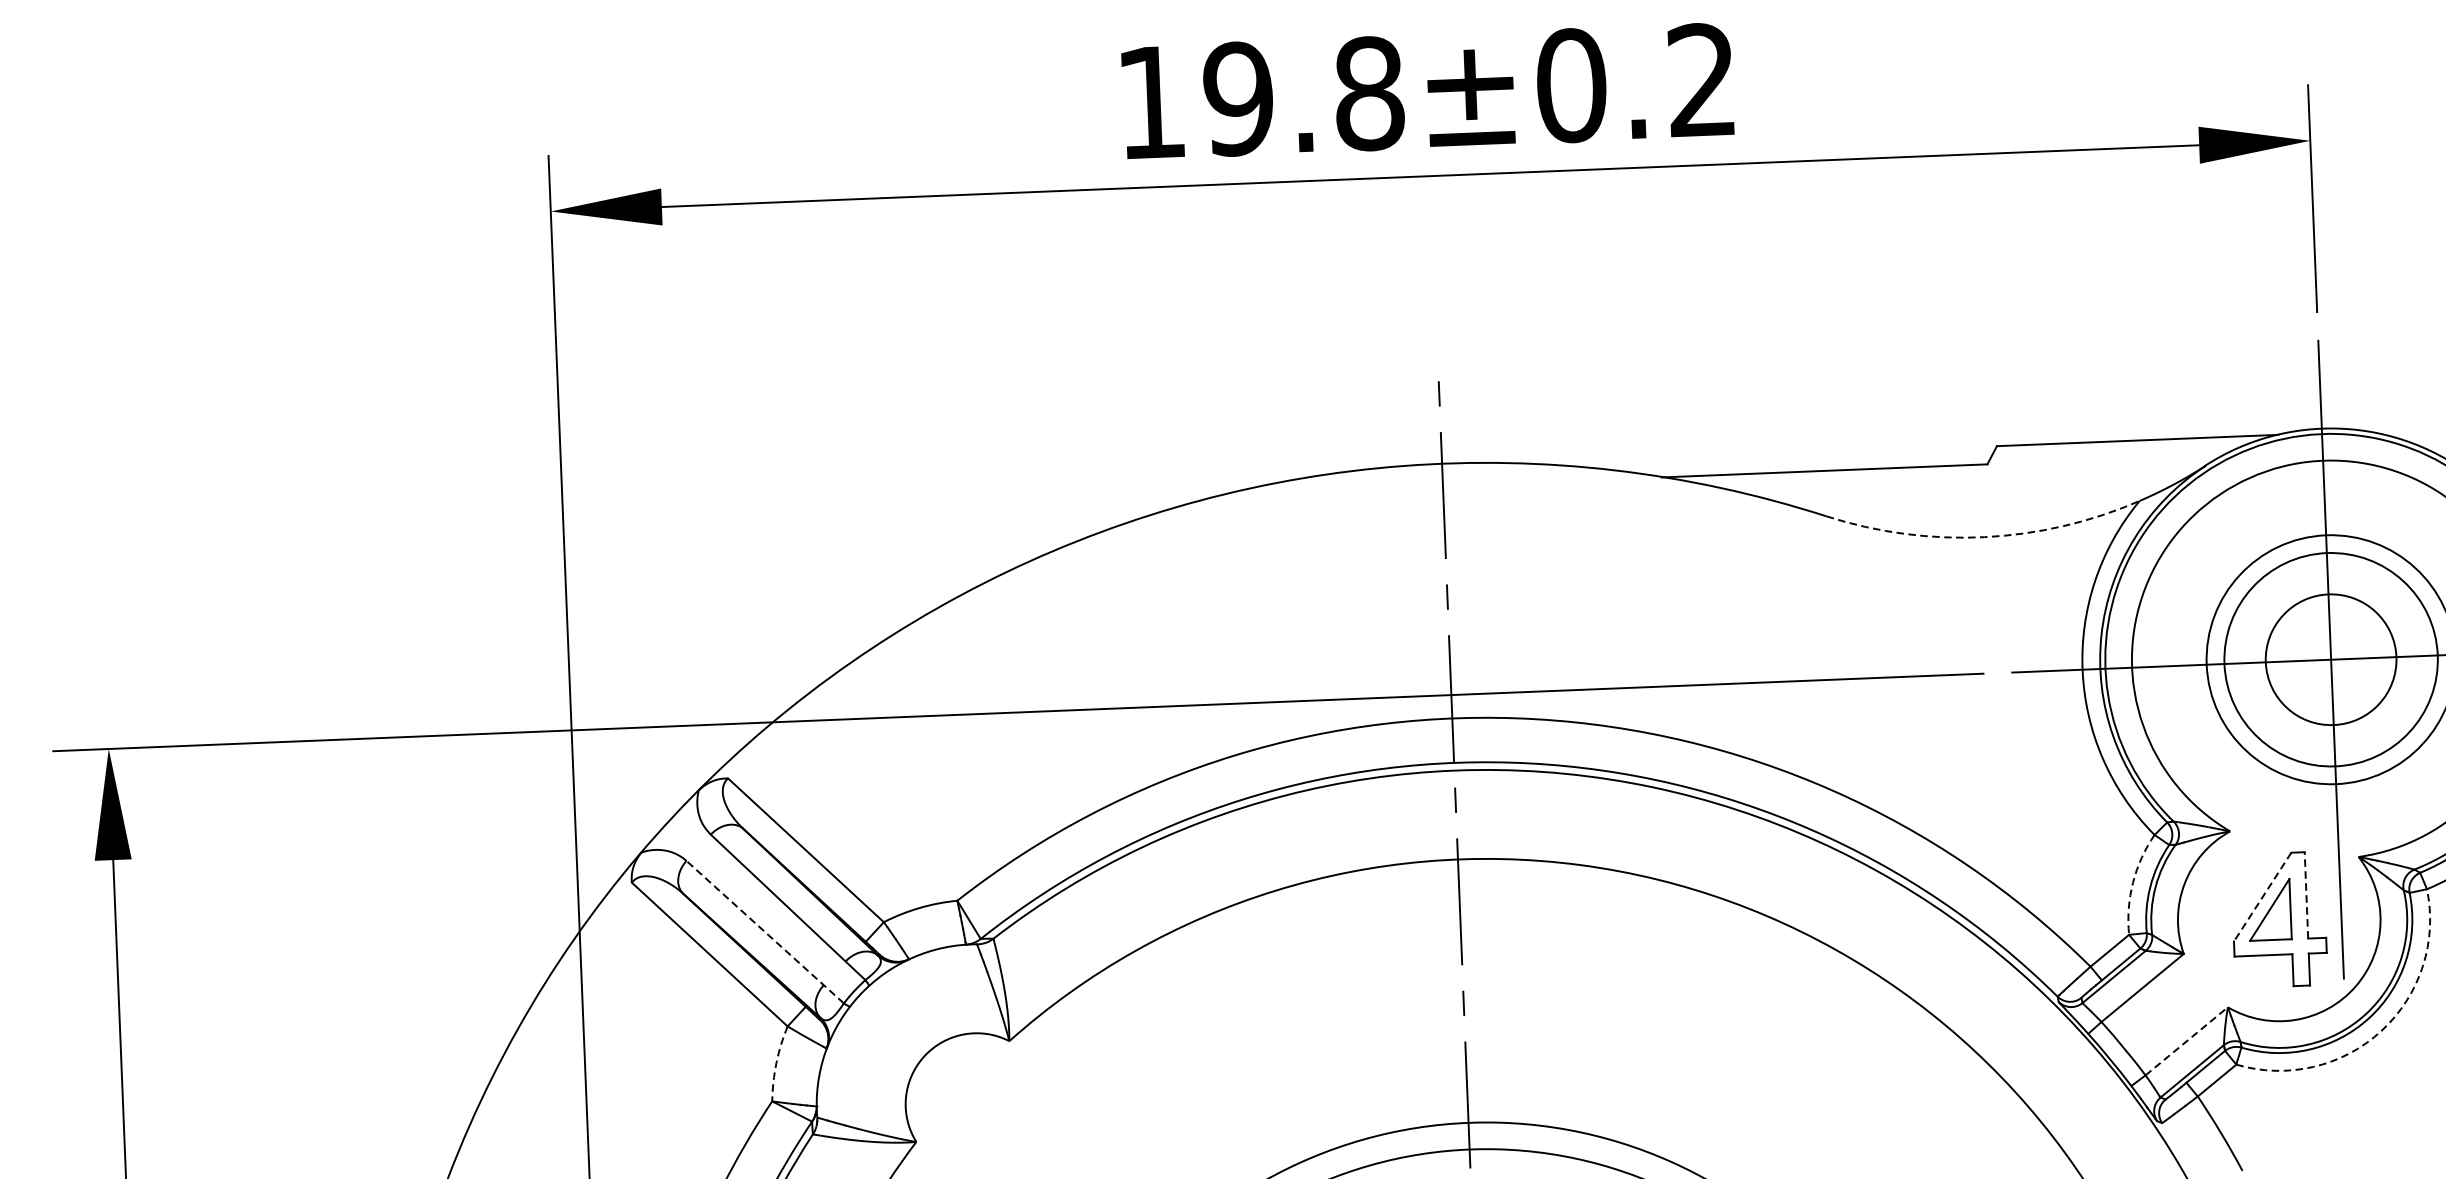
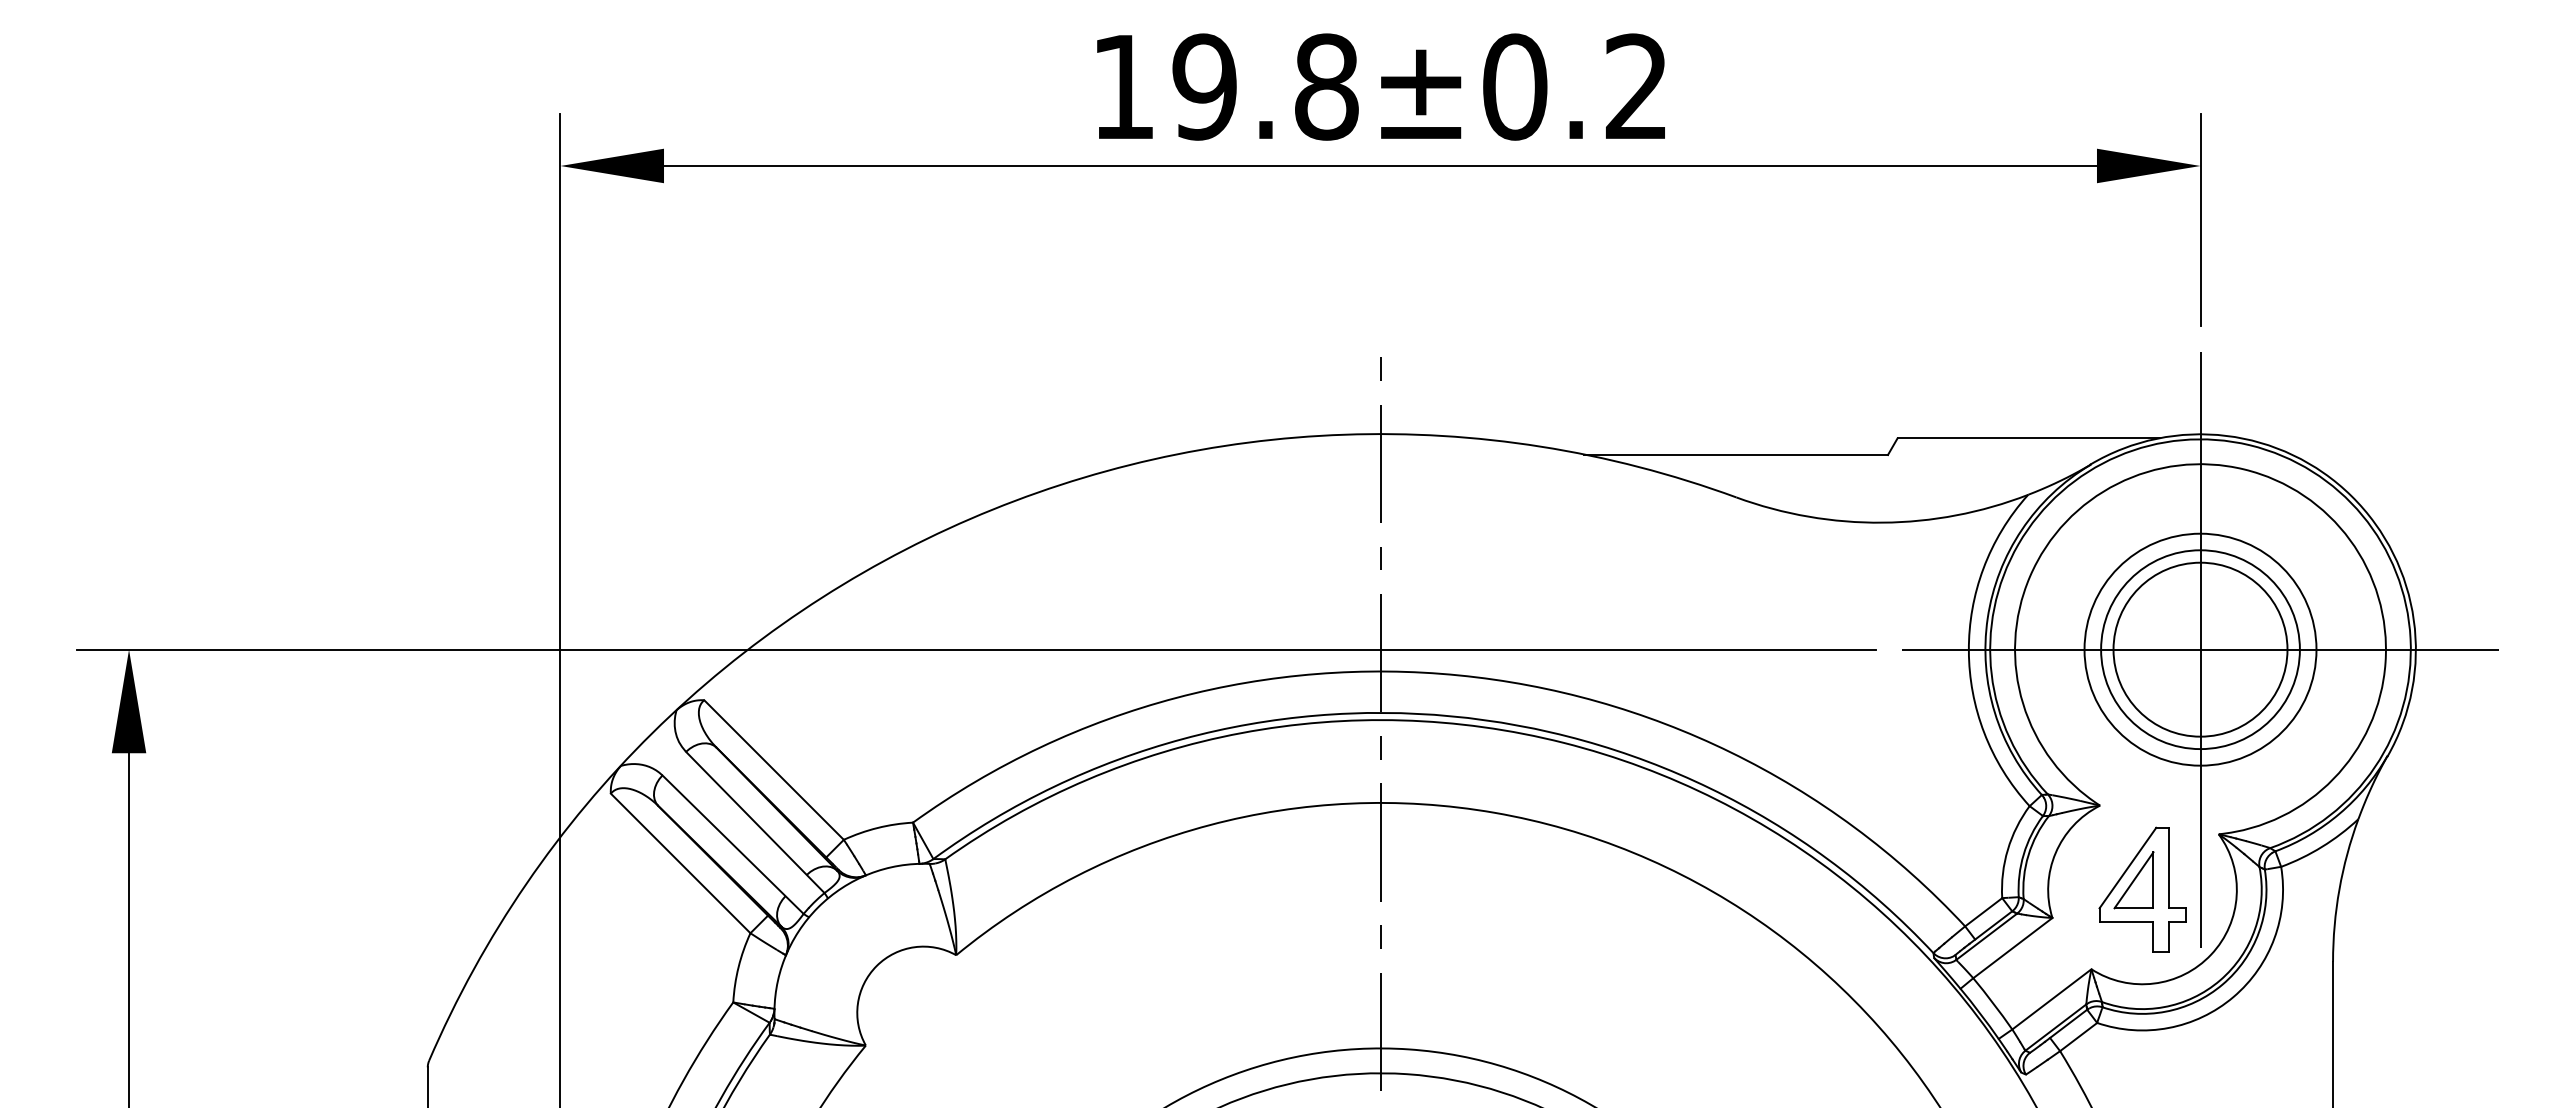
arc: (1984, 536) -> (1882, 522), dashed -> solid
circle: (2331, 659) -> (2200, 649), size x1.43
arc: (2132, 882) -> (2007, 849), dashed -> solid
line: (2306, 894) -> (2168, 867), dashed -> solid
line: (2262, 897) -> (2127, 868), dashed -> solid
line: (765, 931) -> (733, 844), dashed -> solid
arc: (2381, 1031) -> (2233, 997), dashed -> solid
line: (2186, 1041) -> (2051, 999), dashed -> solid
arc: (776, 1063) -> (738, 967), dashed -> solid

